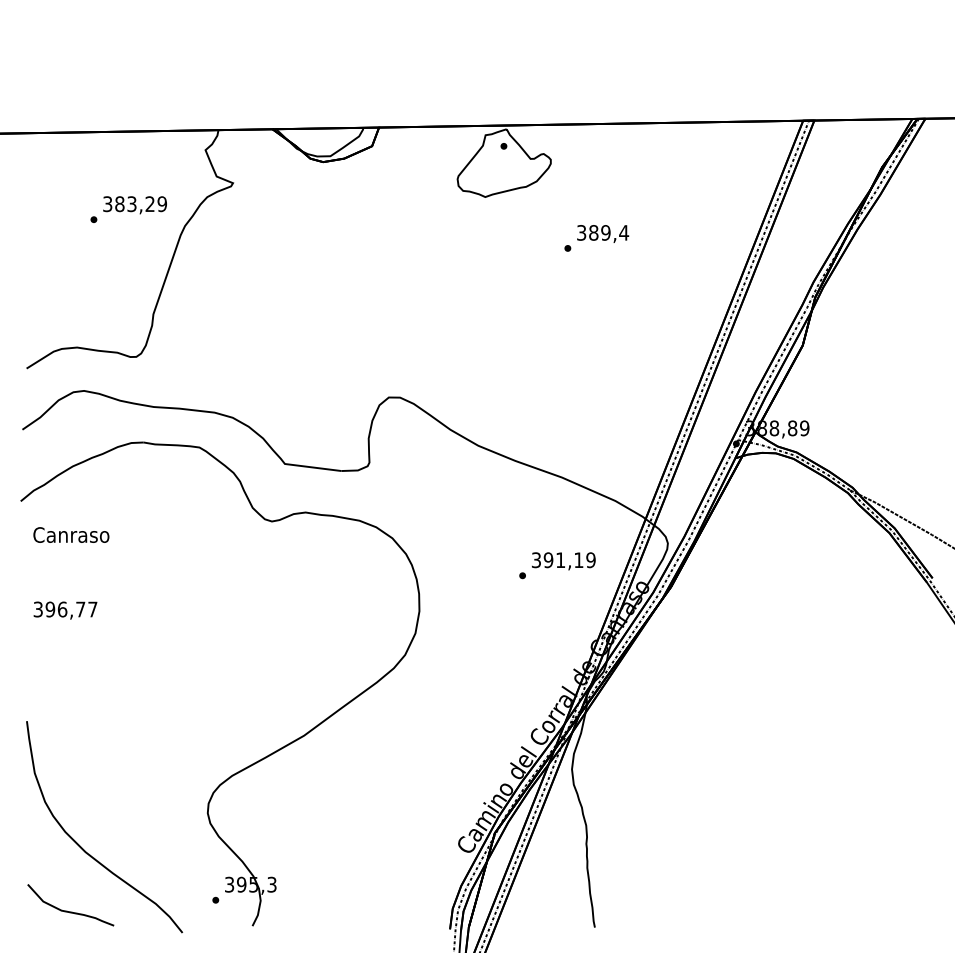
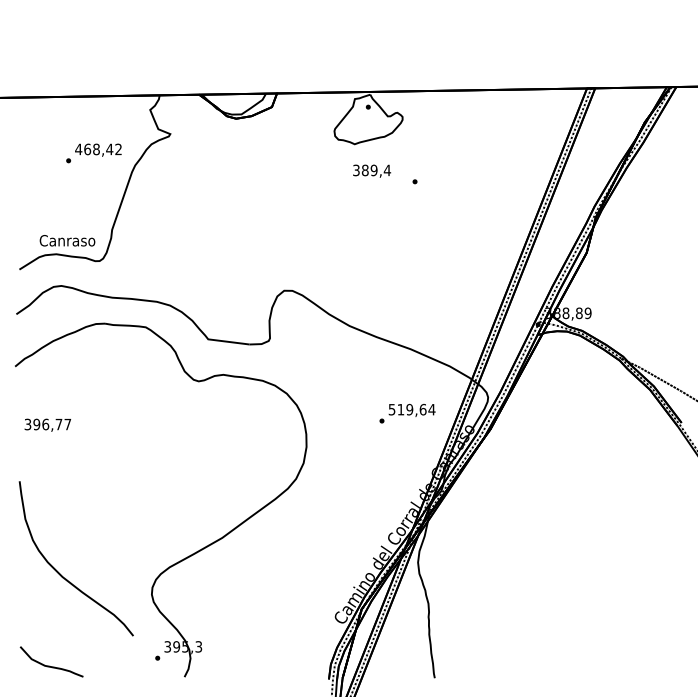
text: (134, 204) -> (98, 149), 383,29 -> 468,42
text: (603, 233) -> (372, 170), moved
text: (71, 534) -> (67, 240), moved
text: (563, 560) -> (411, 409), 391,19 -> 519,64
text: (65, 610) -> (47, 425), moved
curve: (83, 848) -> (61, 574), moved

